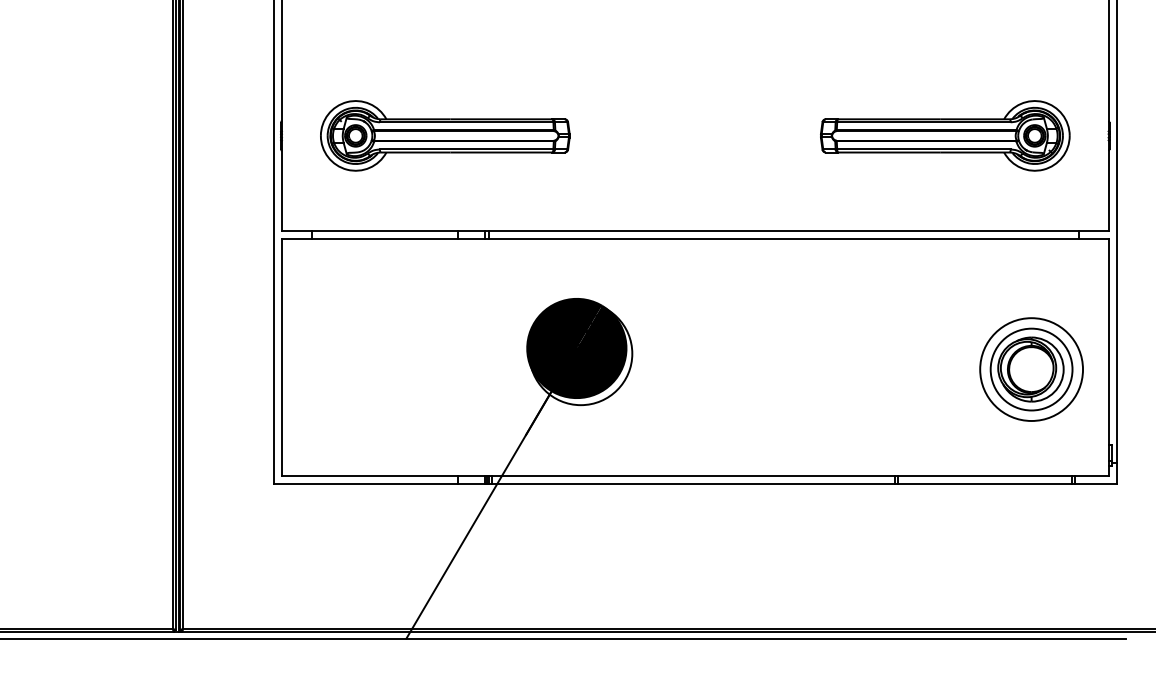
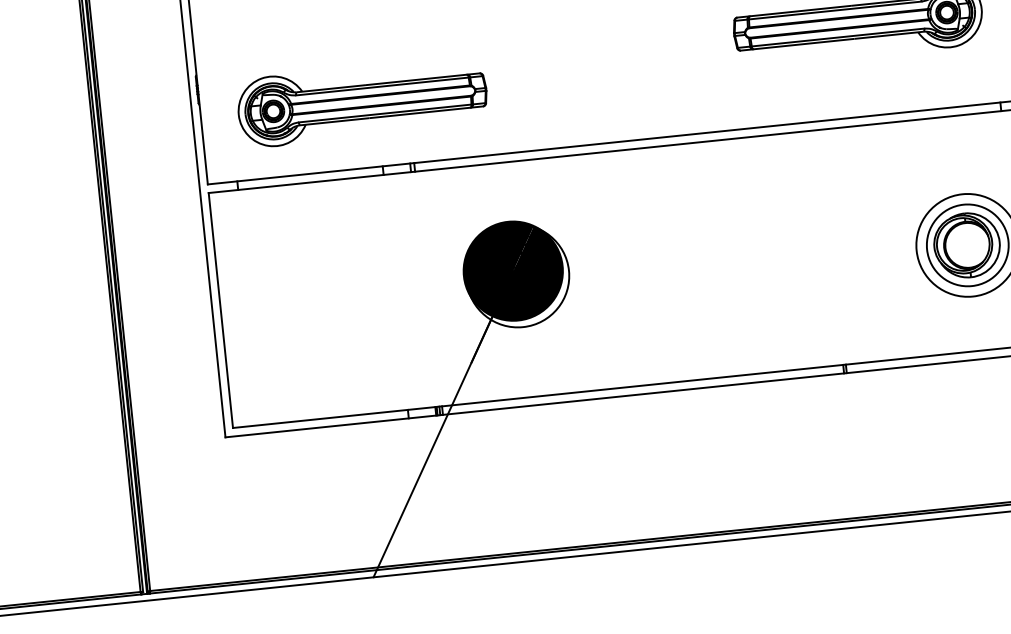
part: (445, 135) -> (362, 101), moved

